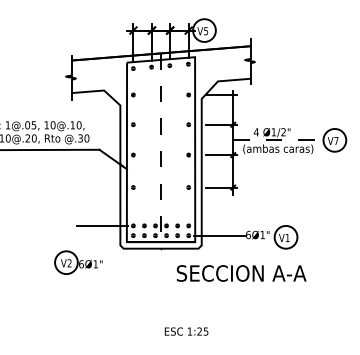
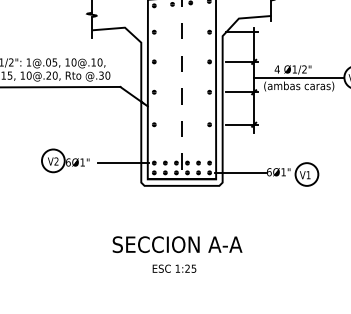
line: (278, 140) -> (299, 77), dashed -> solid
part: (78, 262) -> (65, 160), moved
text: (241, 273) -> (177, 244), moved
text: (186, 331) -> (174, 268), moved

